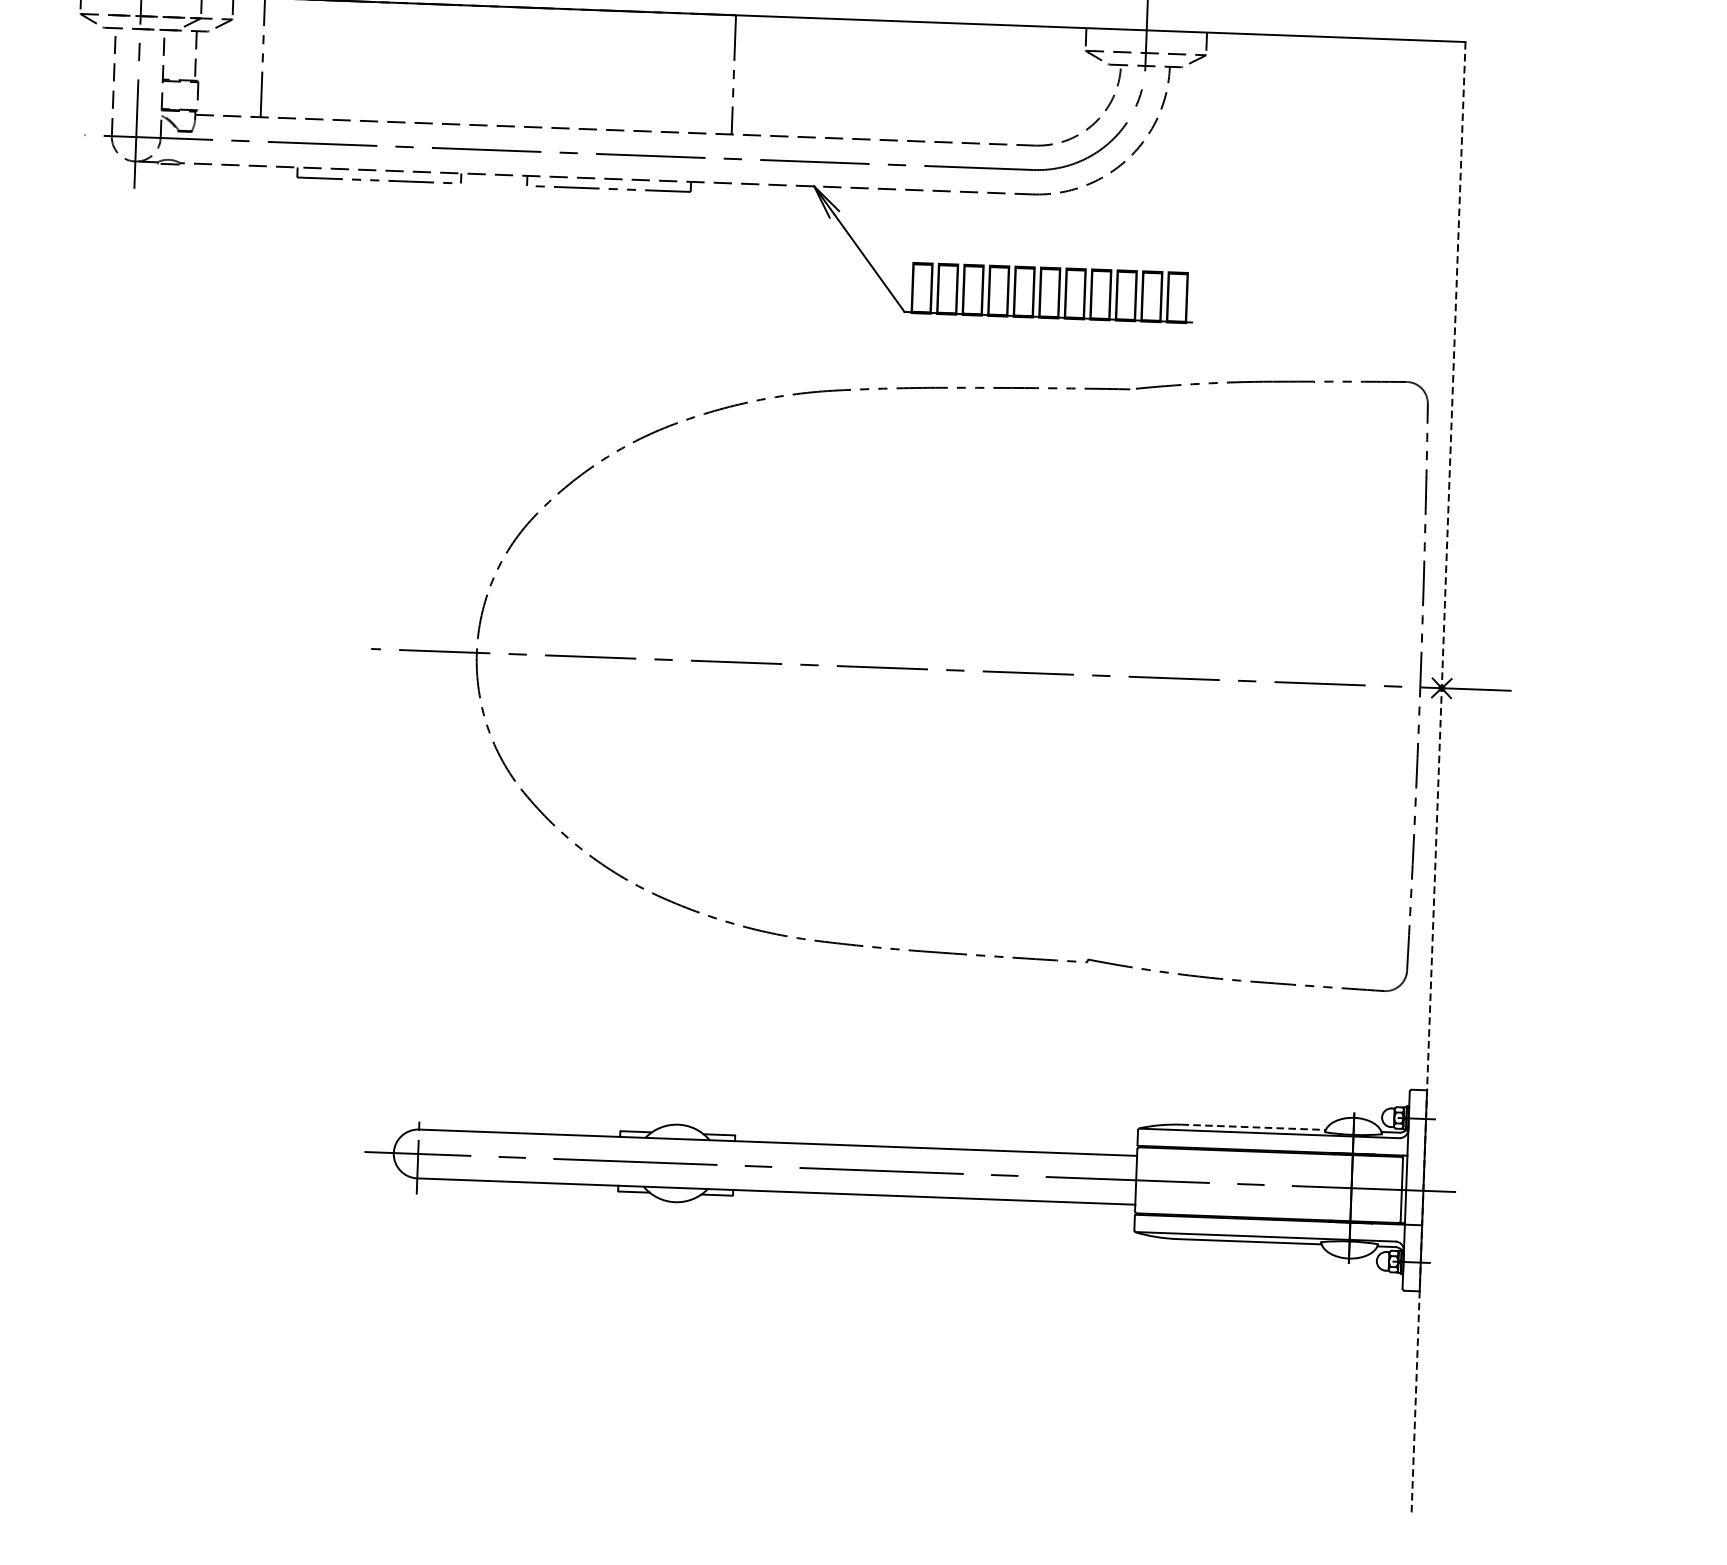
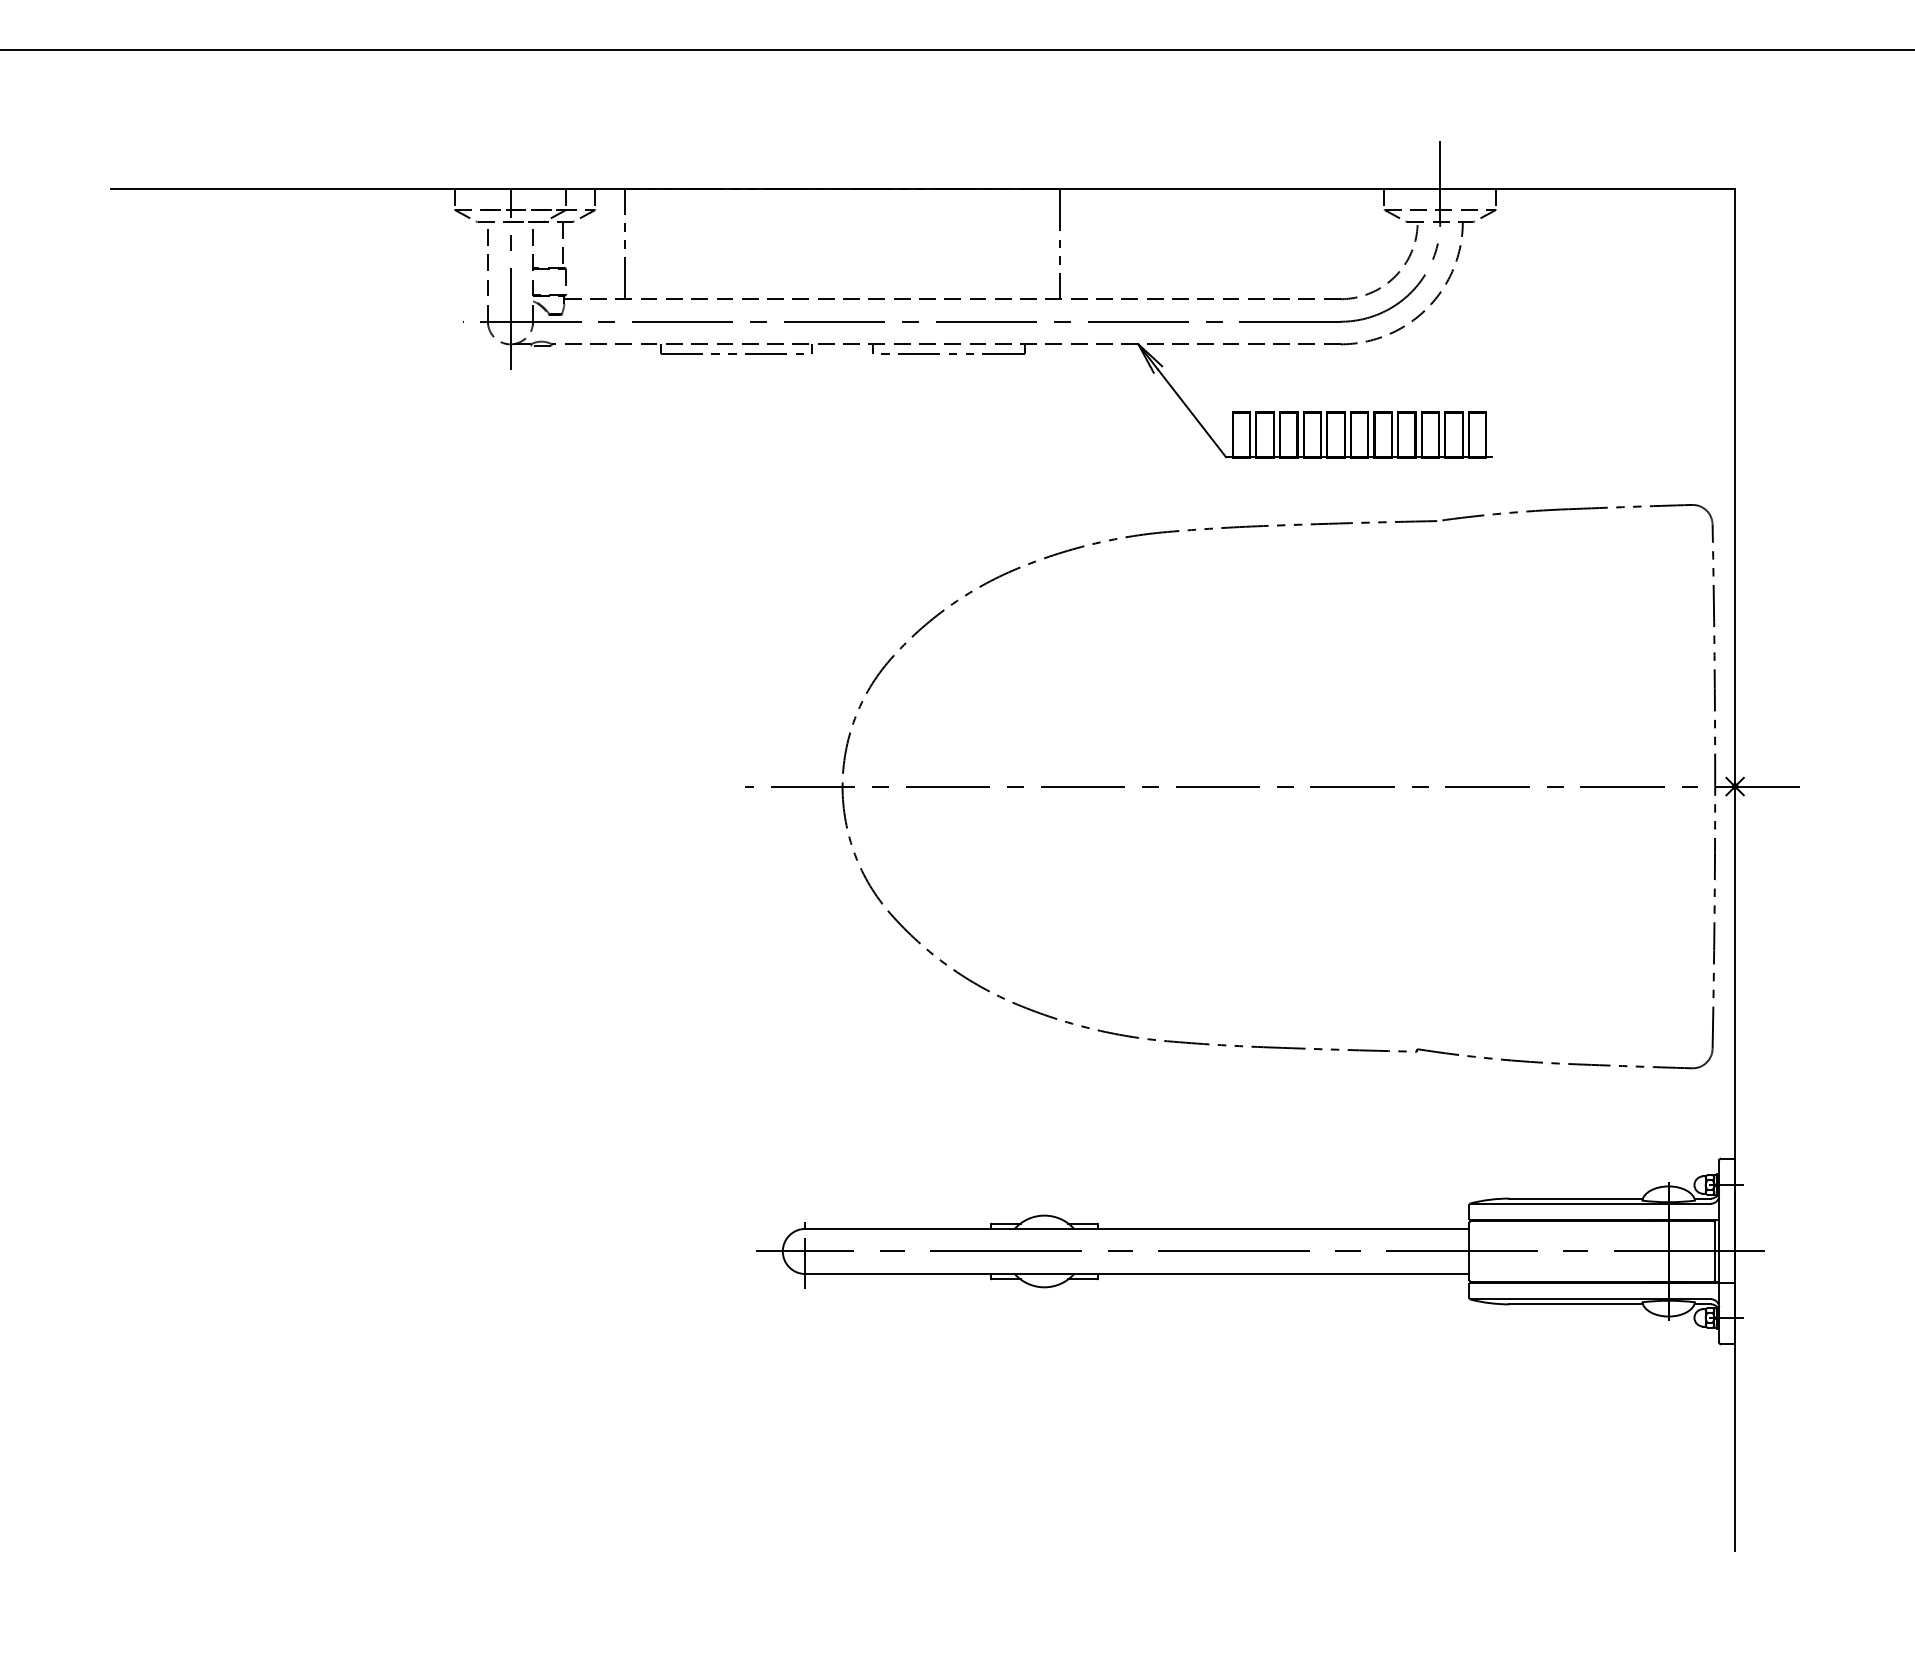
line: (1438, 778) -> (1735, 870), dashed -> solid
line: (1254, 1127) -> (1576, 1198), dashed -> solid

